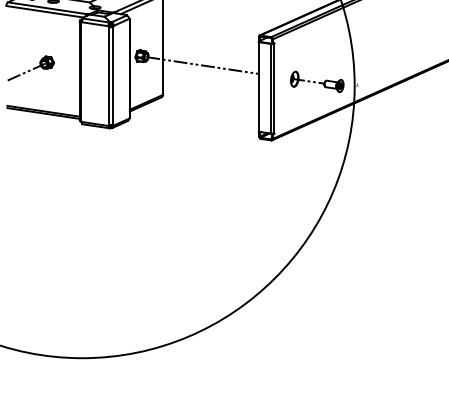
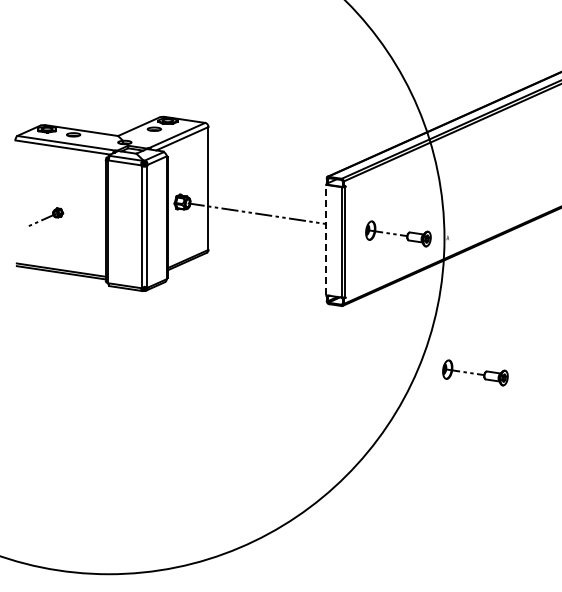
part: (31, 67) -> (46, 216), size x0.6
line: (258, 86) -> (326, 239), solid -> dashed
part: (379, 194) -> (475, 372), added

